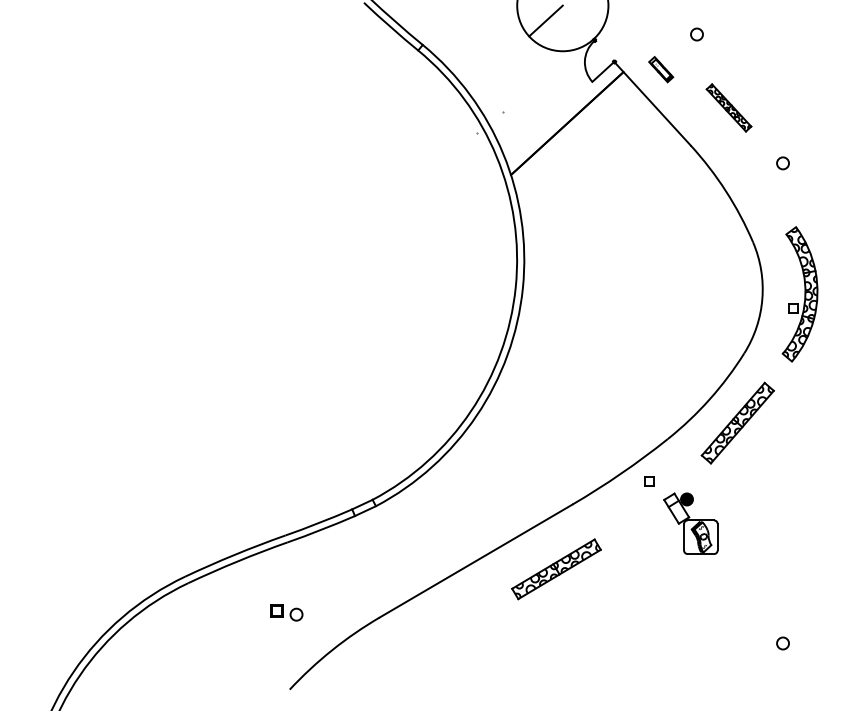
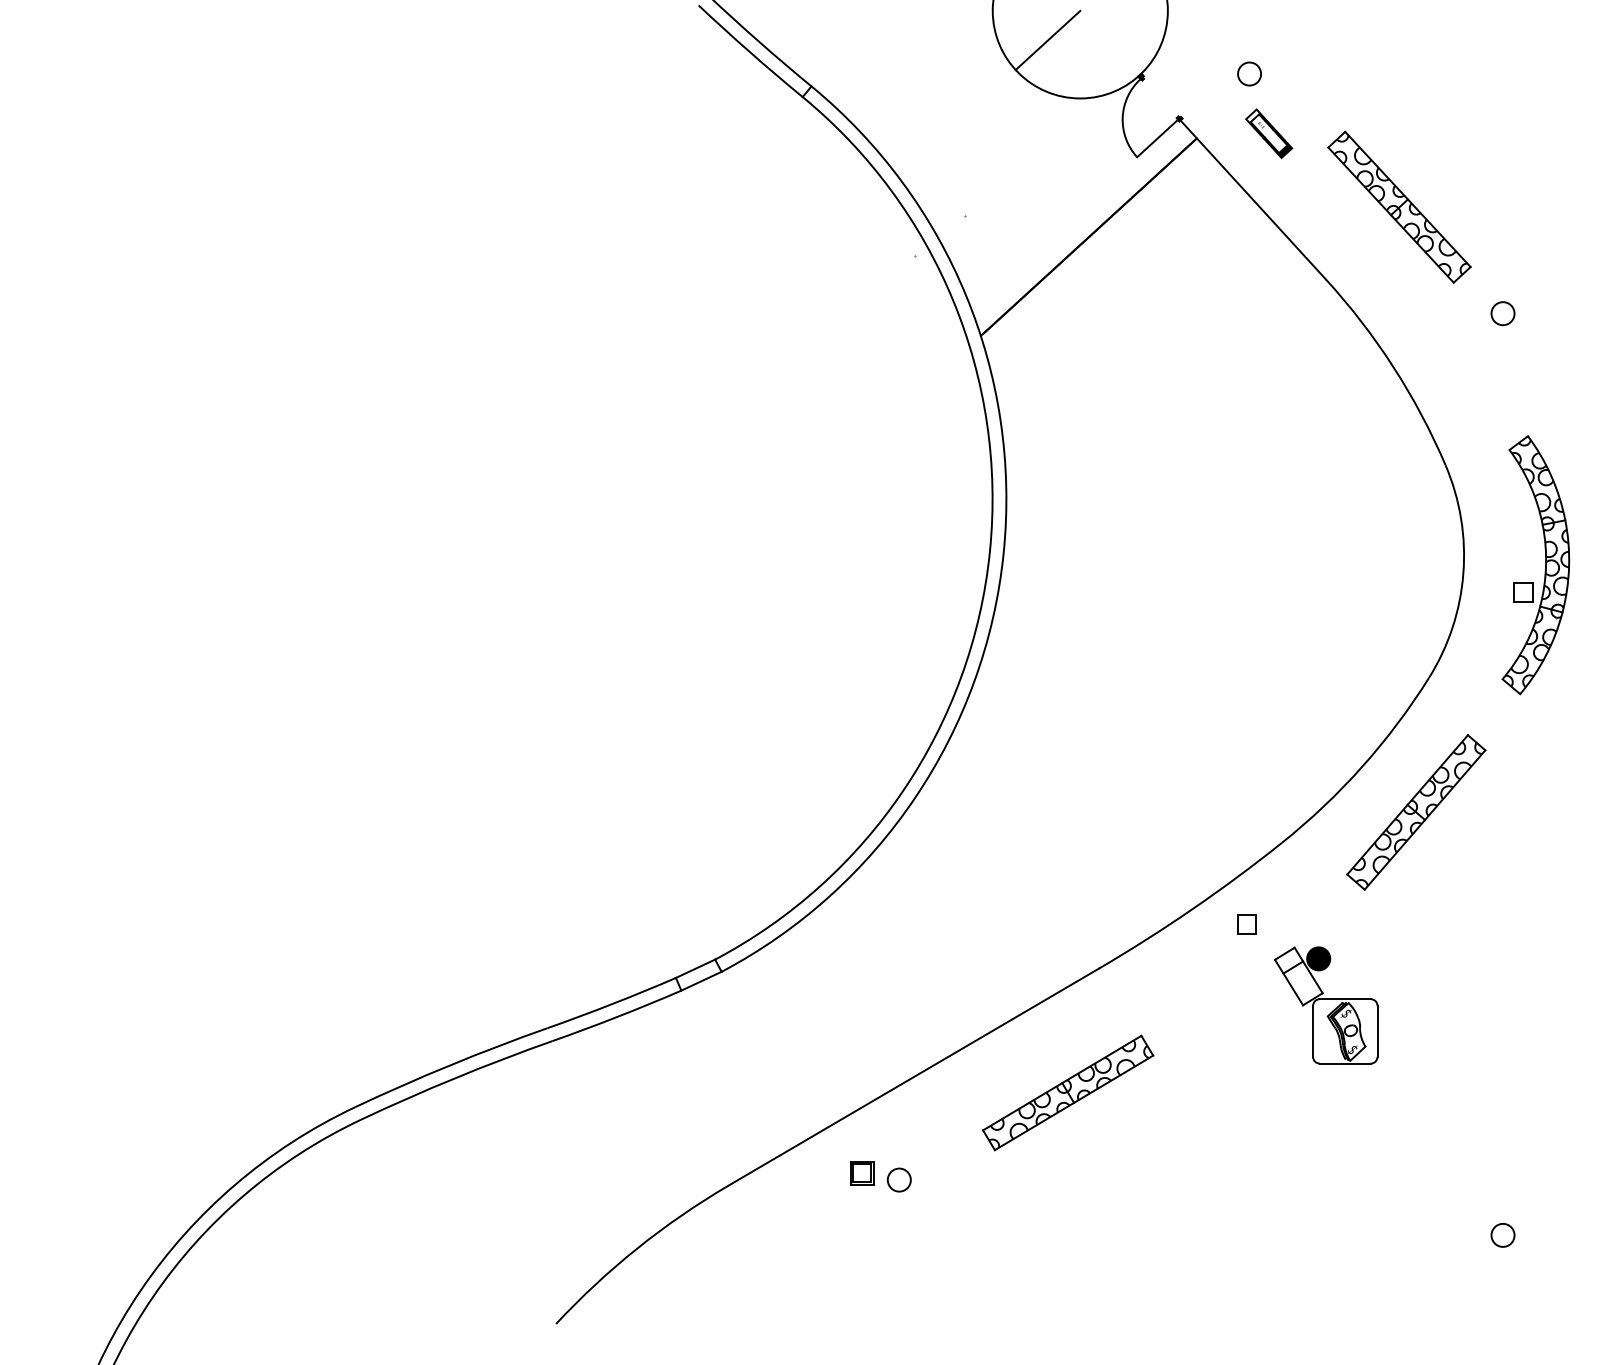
circle: (696, 34) -> (1248, 73), moved
part: (728, 107) -> (1398, 206), size x1.67
part: (286, 612) -> (880, 1175), moved

